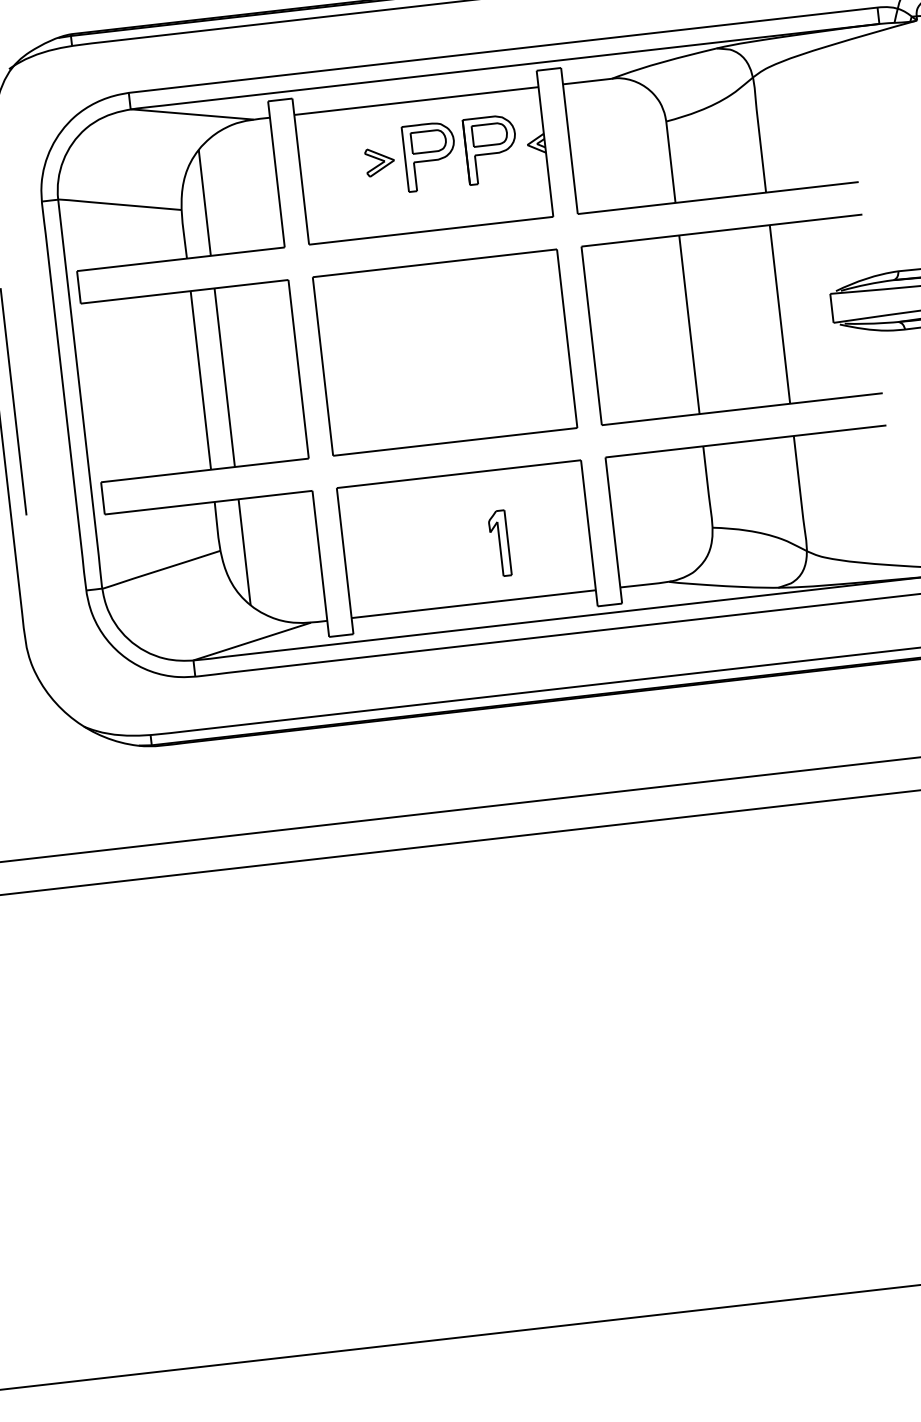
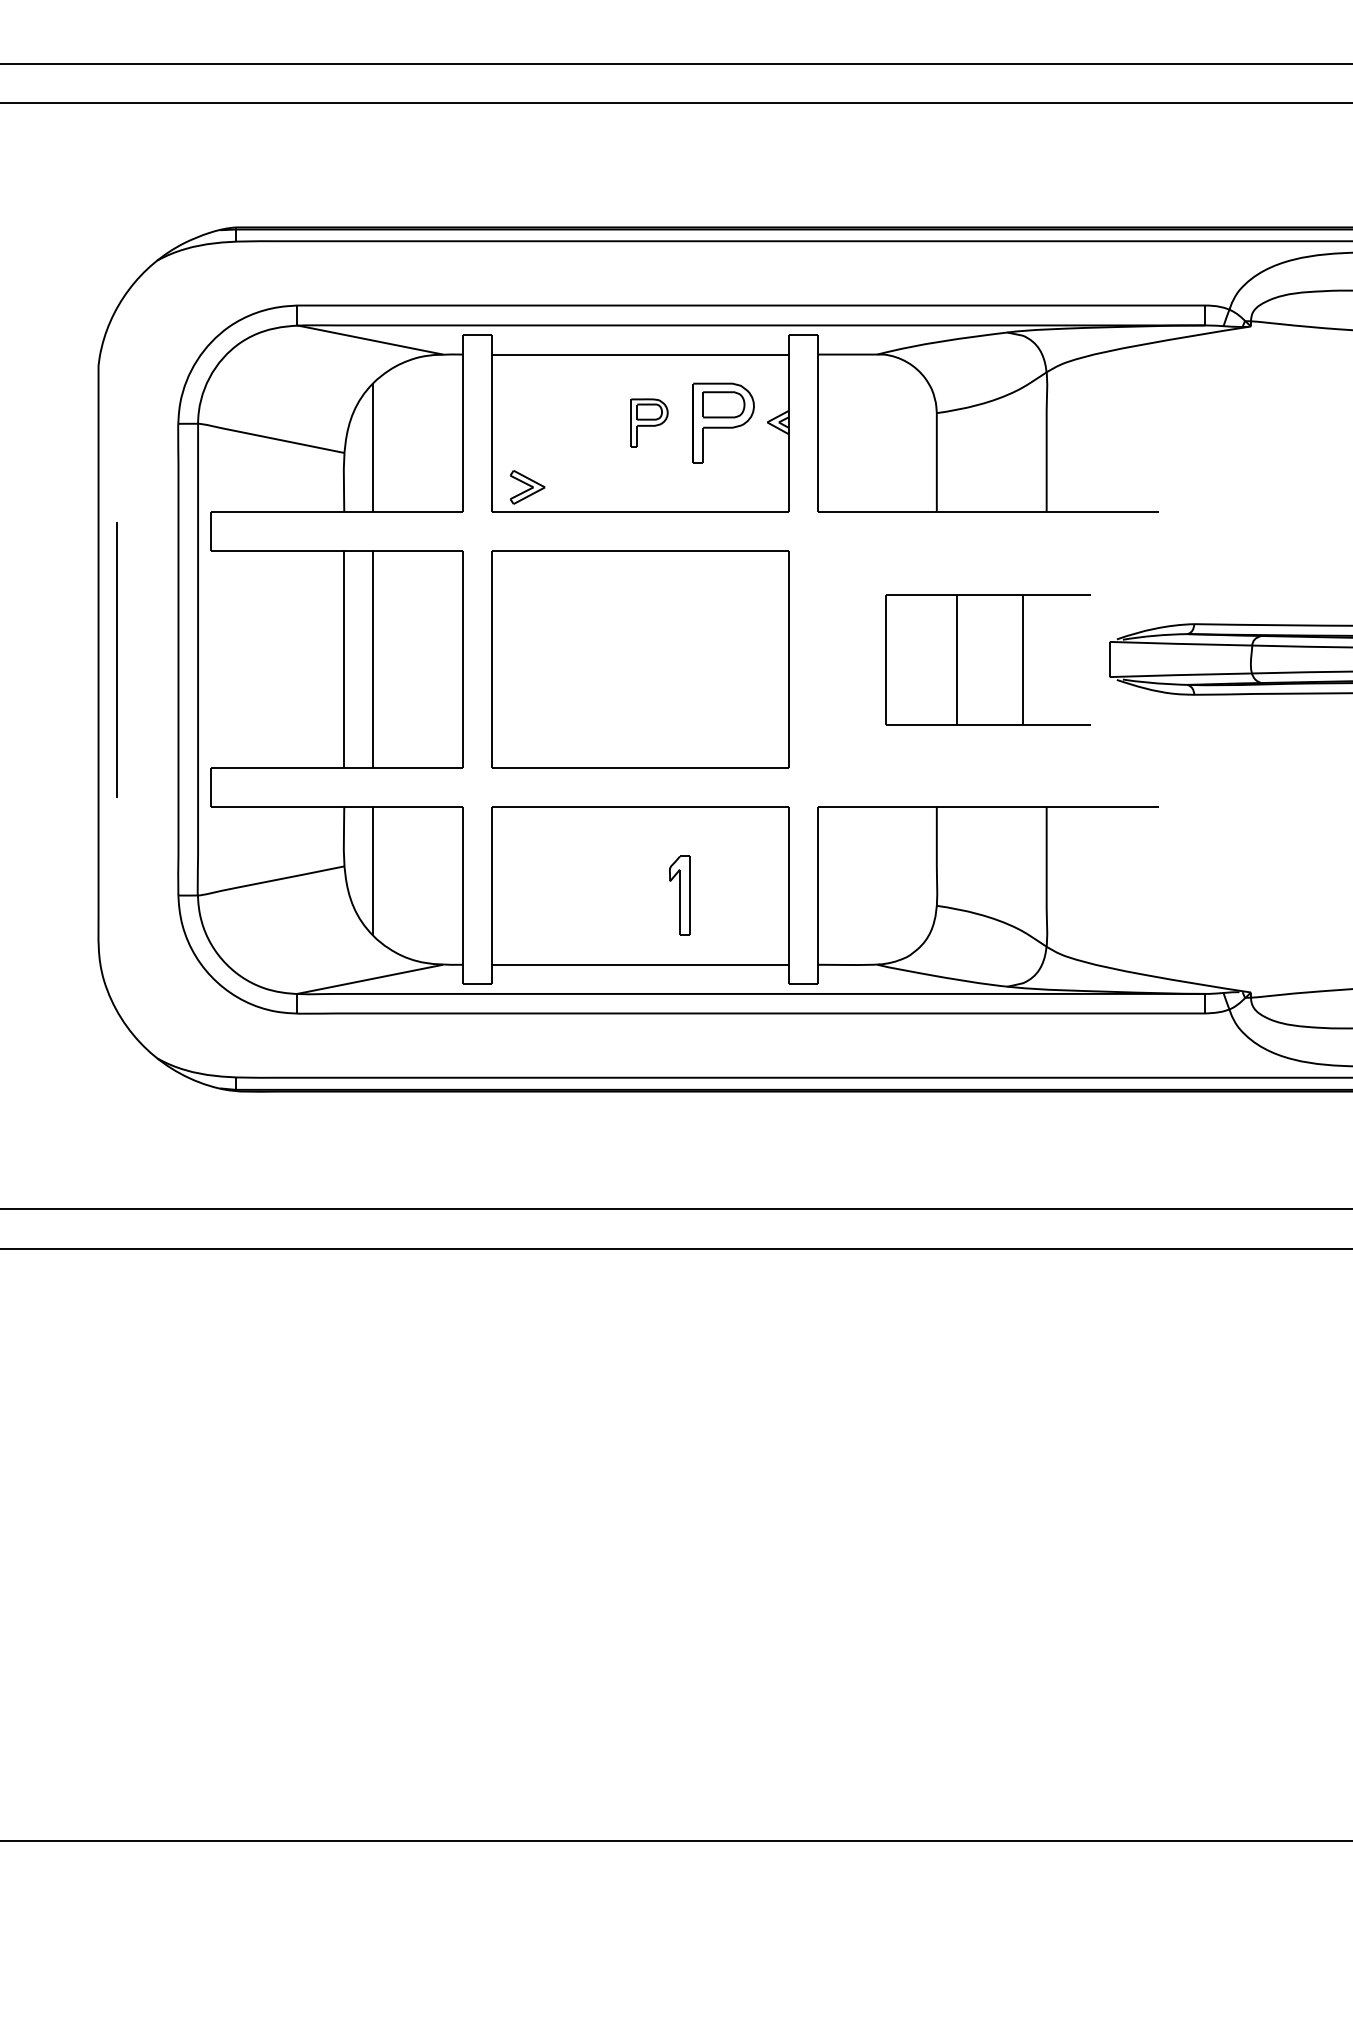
part: (430, 156) -> (649, 422), size x0.6
part: (379, 161) -> (527, 487), moved
part: (731, 319) -> (987, 659), size x0.6

